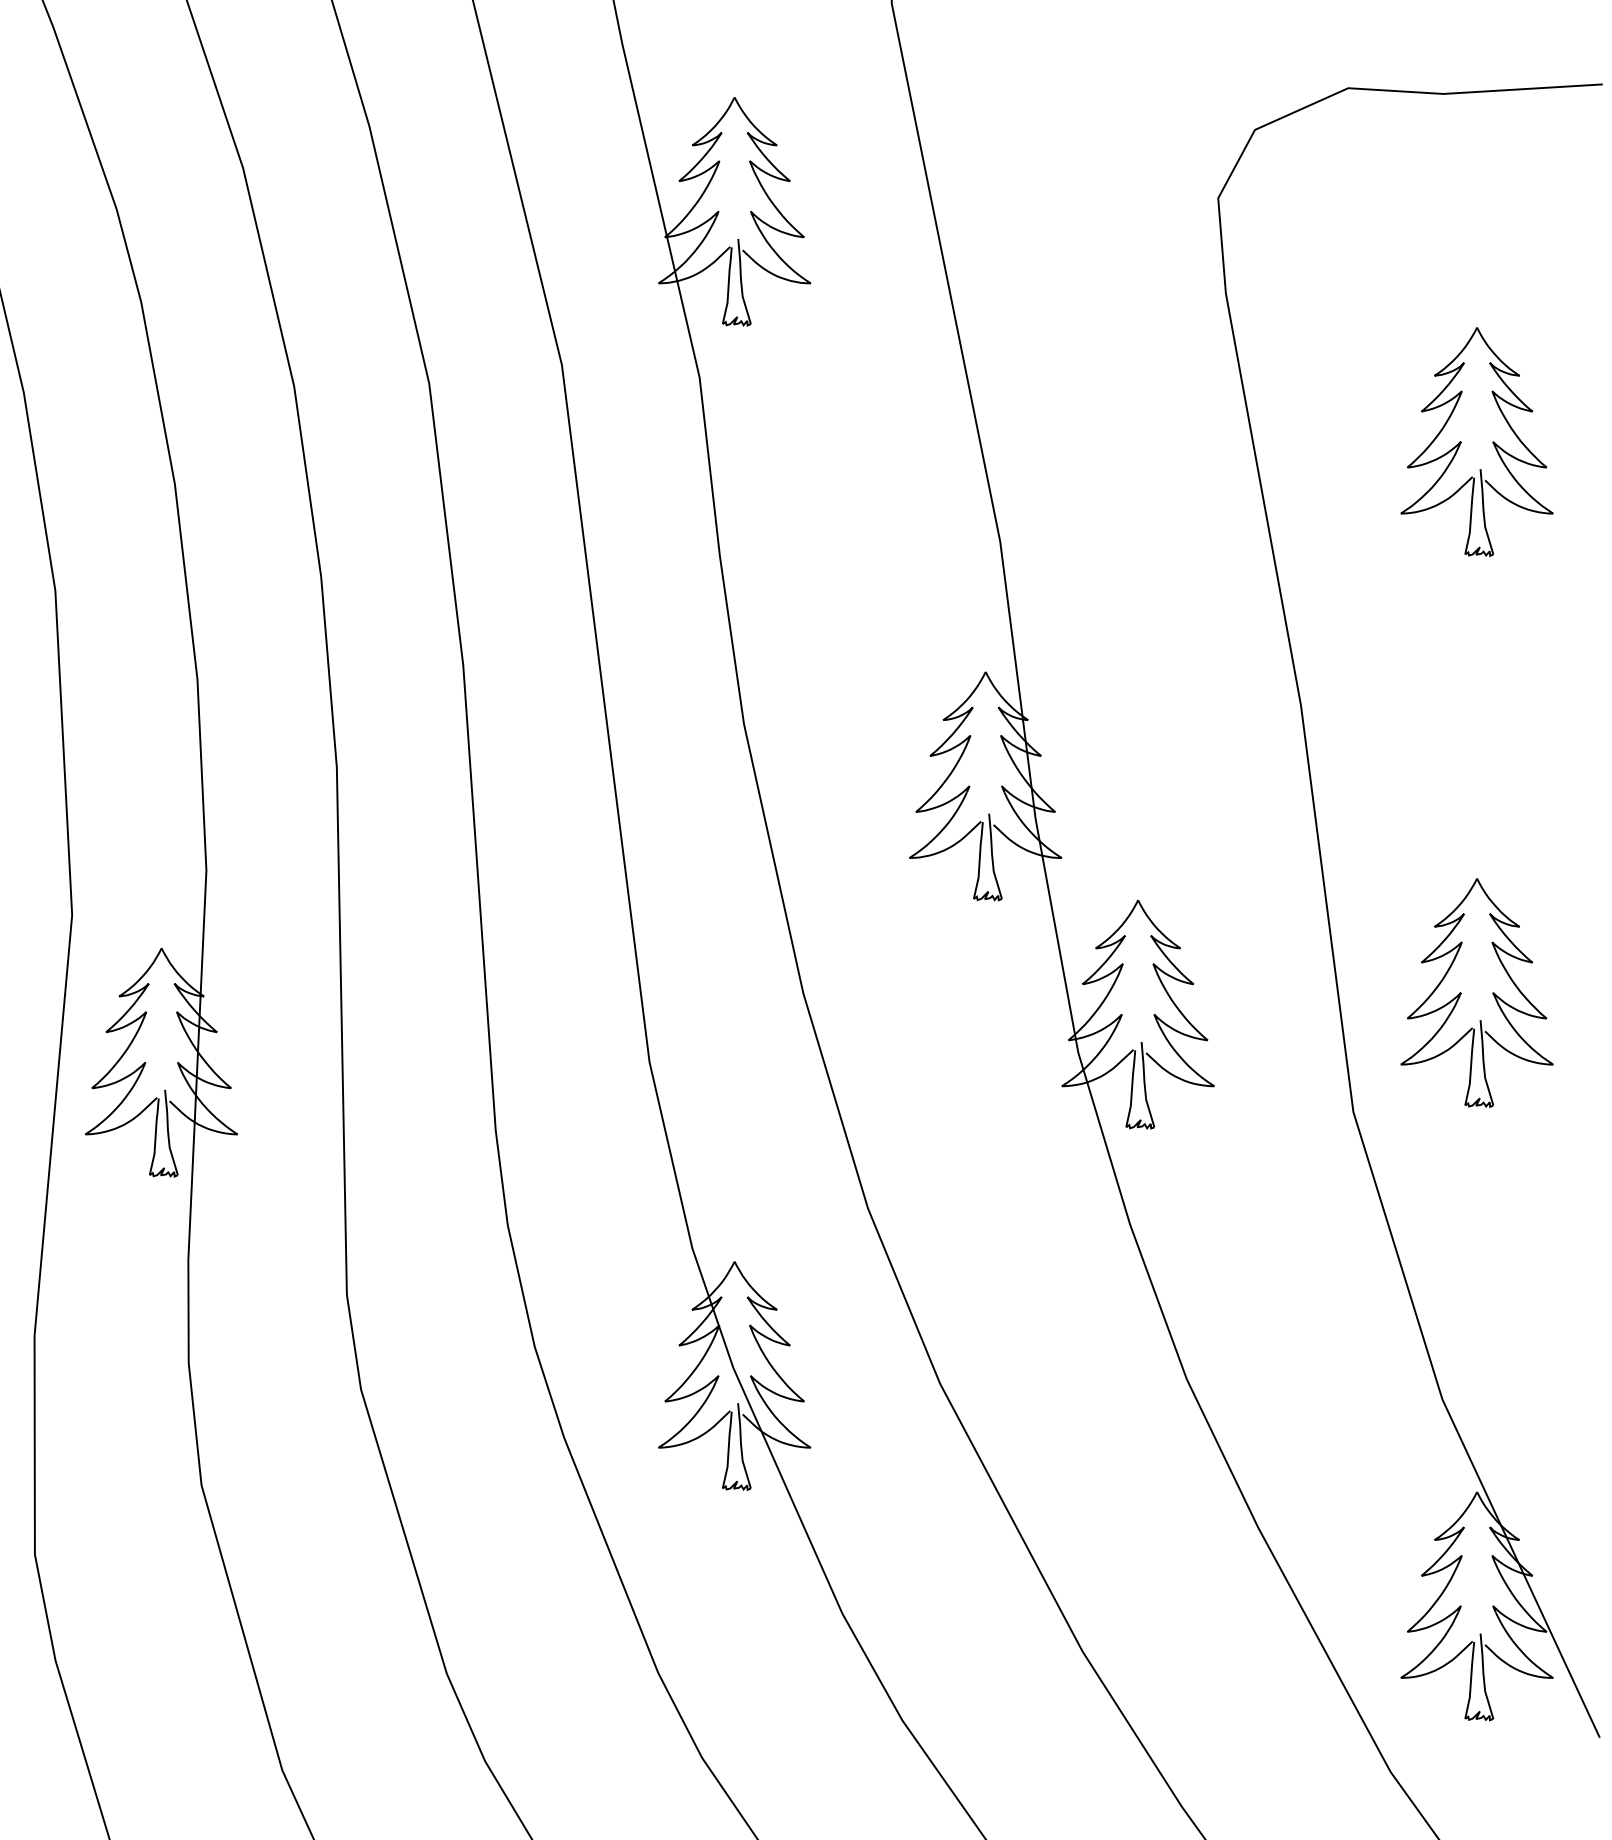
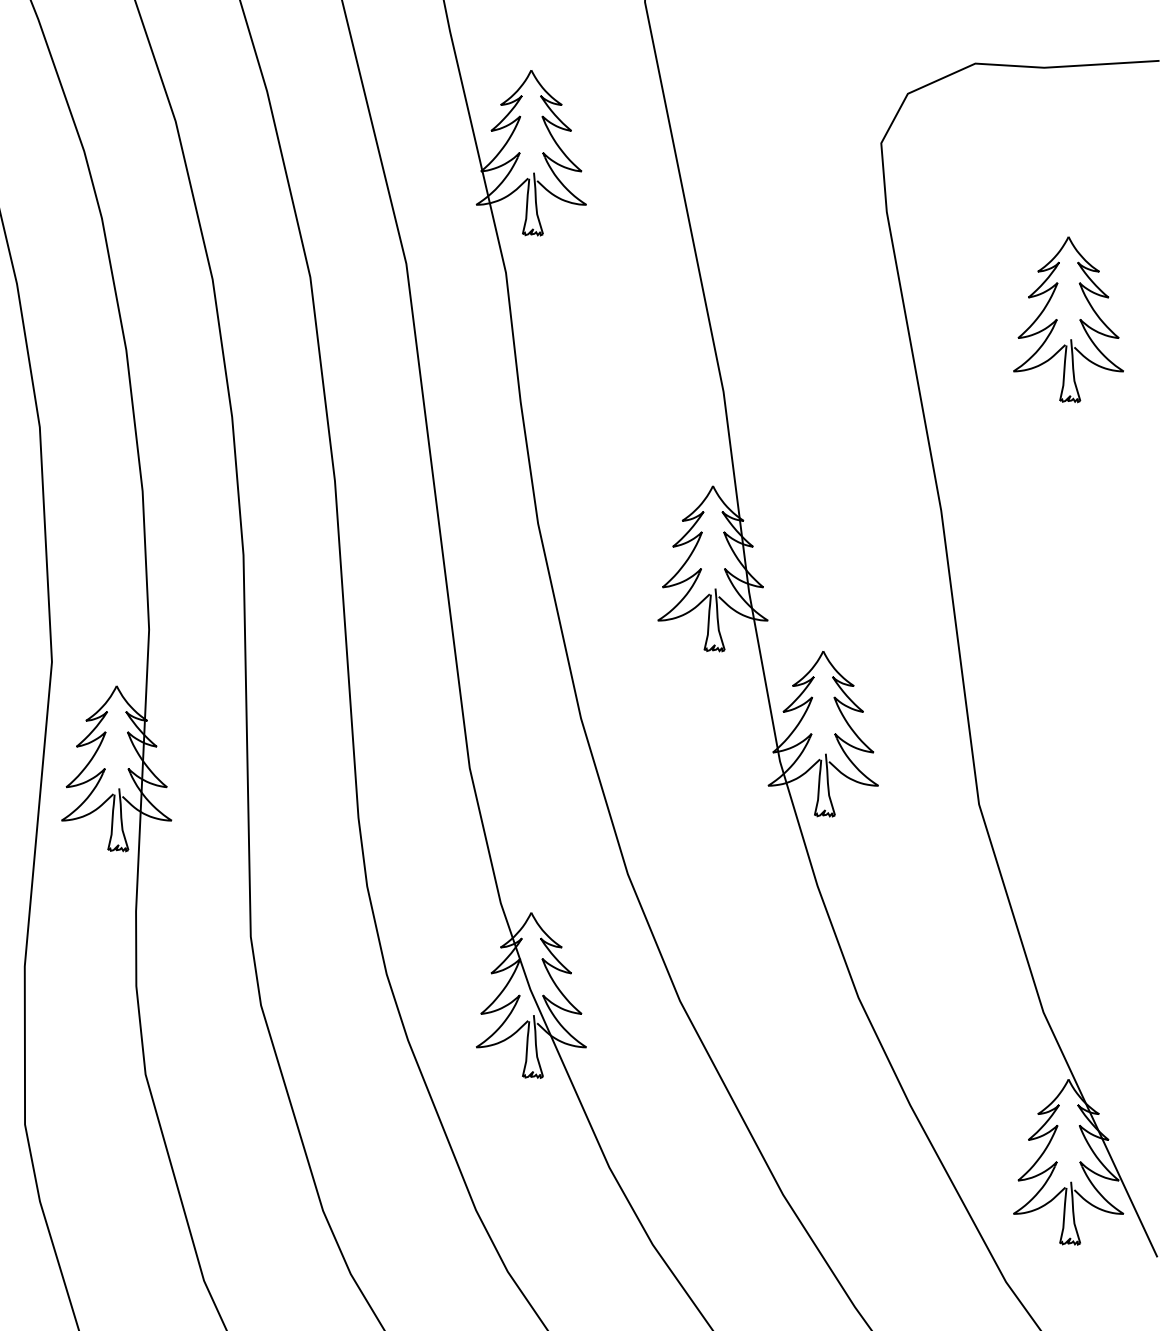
part: (1461, 992) -> (1057, 717), removed

